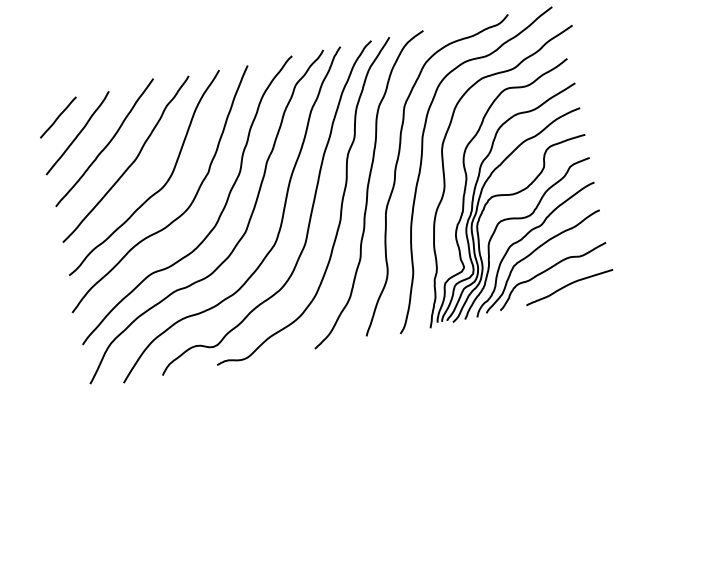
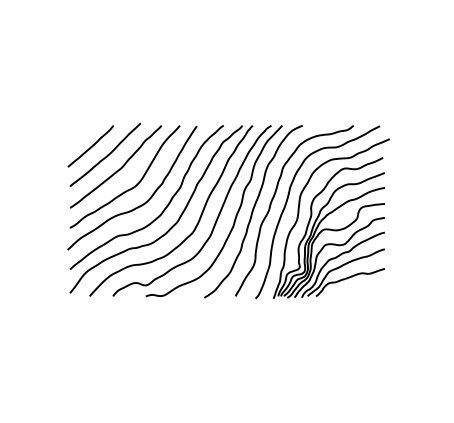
line: (58, 116) -> (81, 134), removed
curve: (568, 285) -> (358, 289), removed

